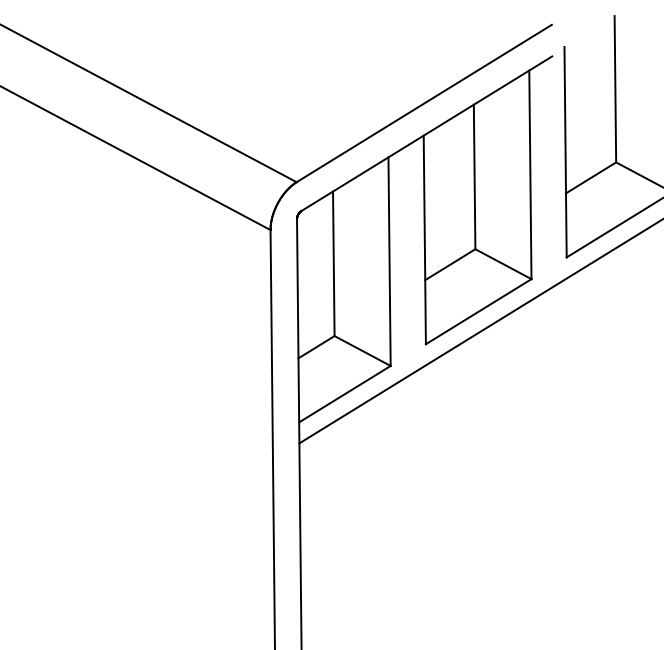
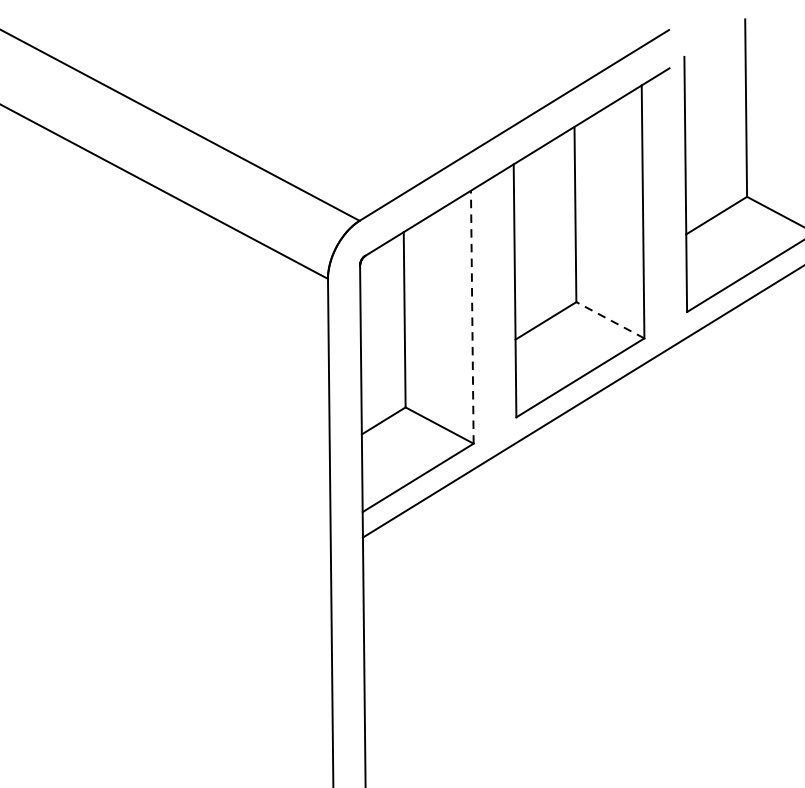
line: (389, 261) -> (472, 316), solid -> dashed
line: (503, 264) -> (610, 320), solid -> dashed

